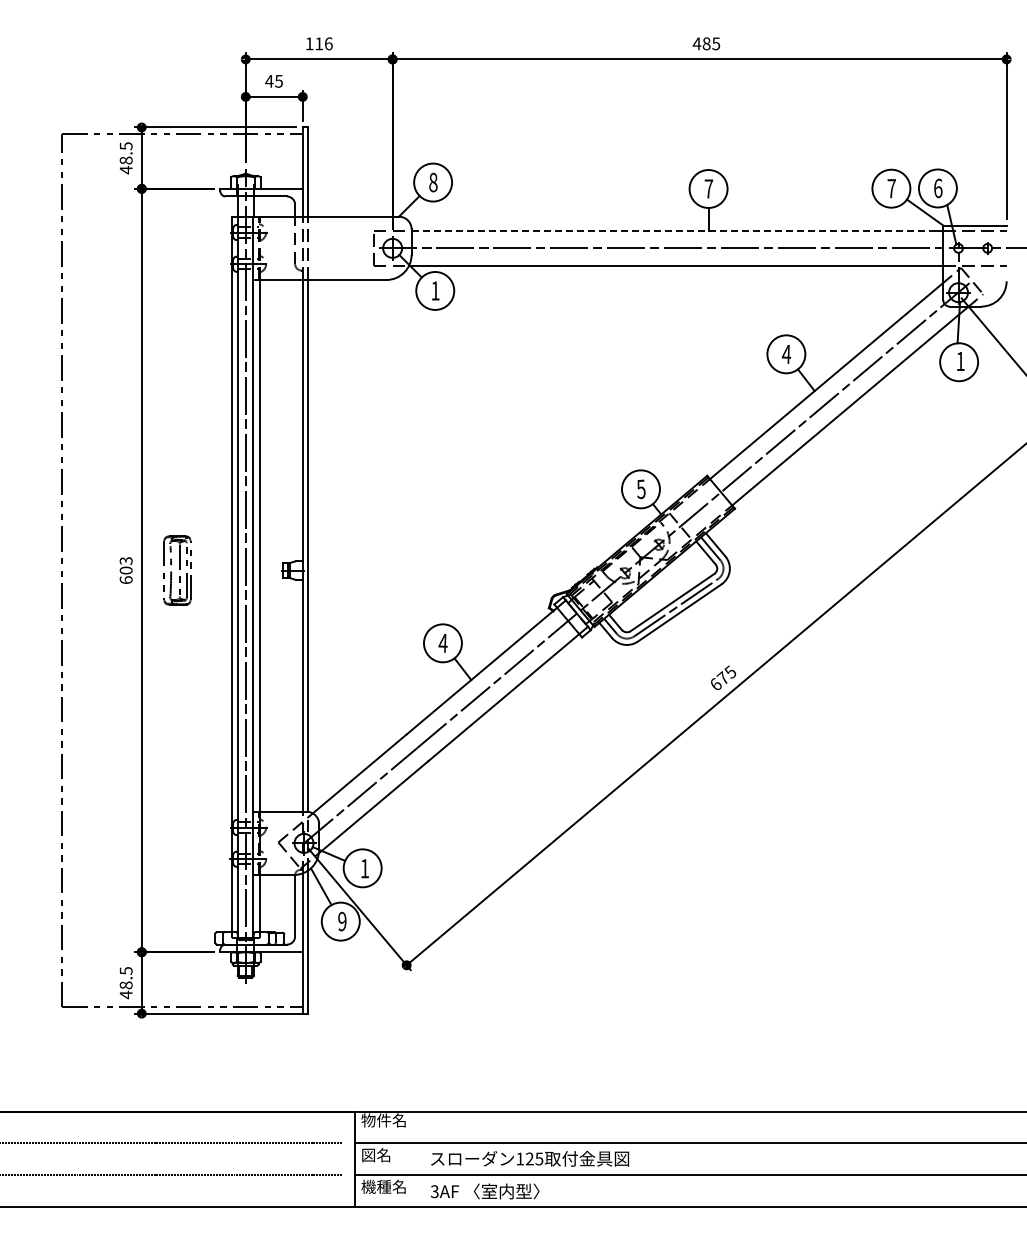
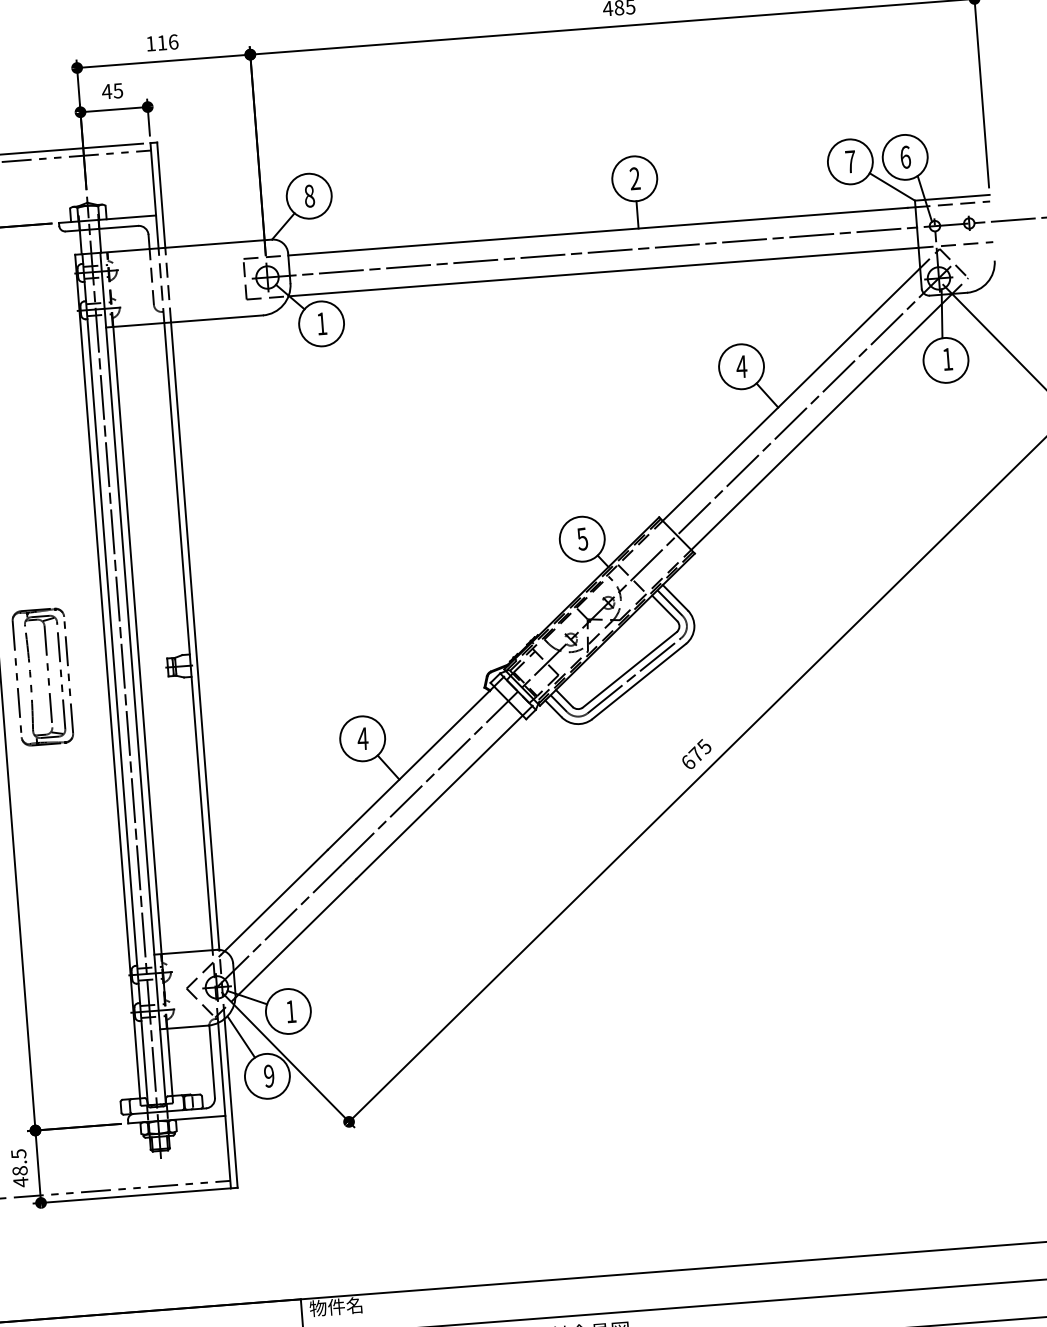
text: (708, 188) -> (634, 178), 7 -> 2
line: (674, 231) -> (598, 232), dashed -> solid
part: (177, 570) -> (42, 677), size x1.67

